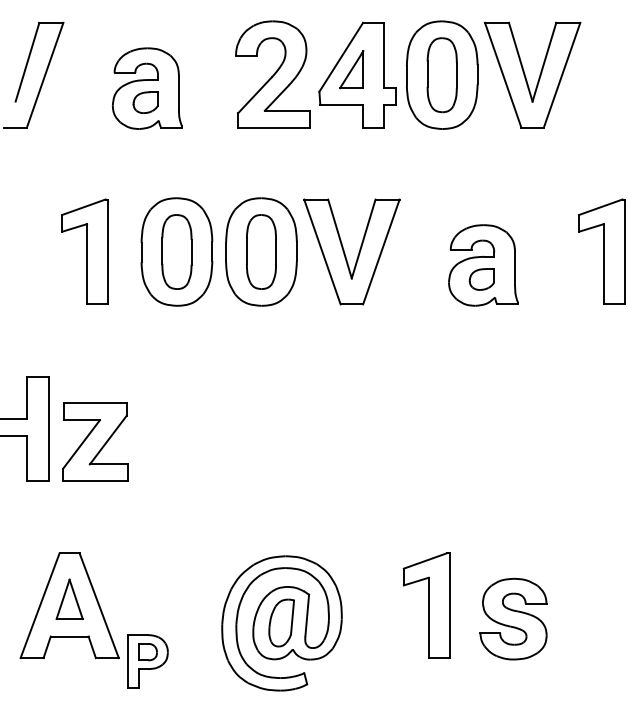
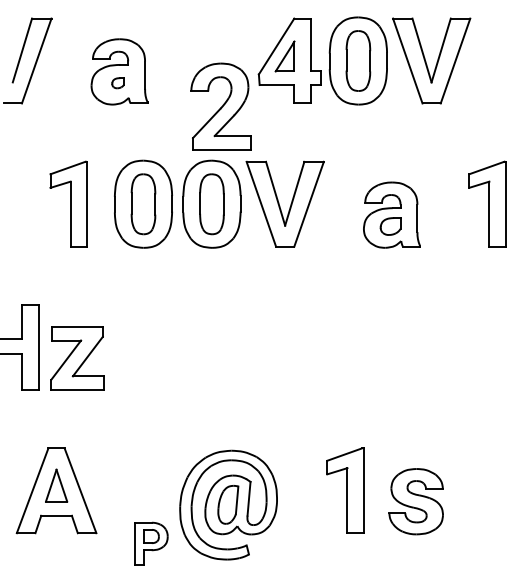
part: (272, 74) -> (220, 106), moved
part: (145, 102) -> (118, 83), size x0.6
part: (147, 661) -> (151, 544), moved

